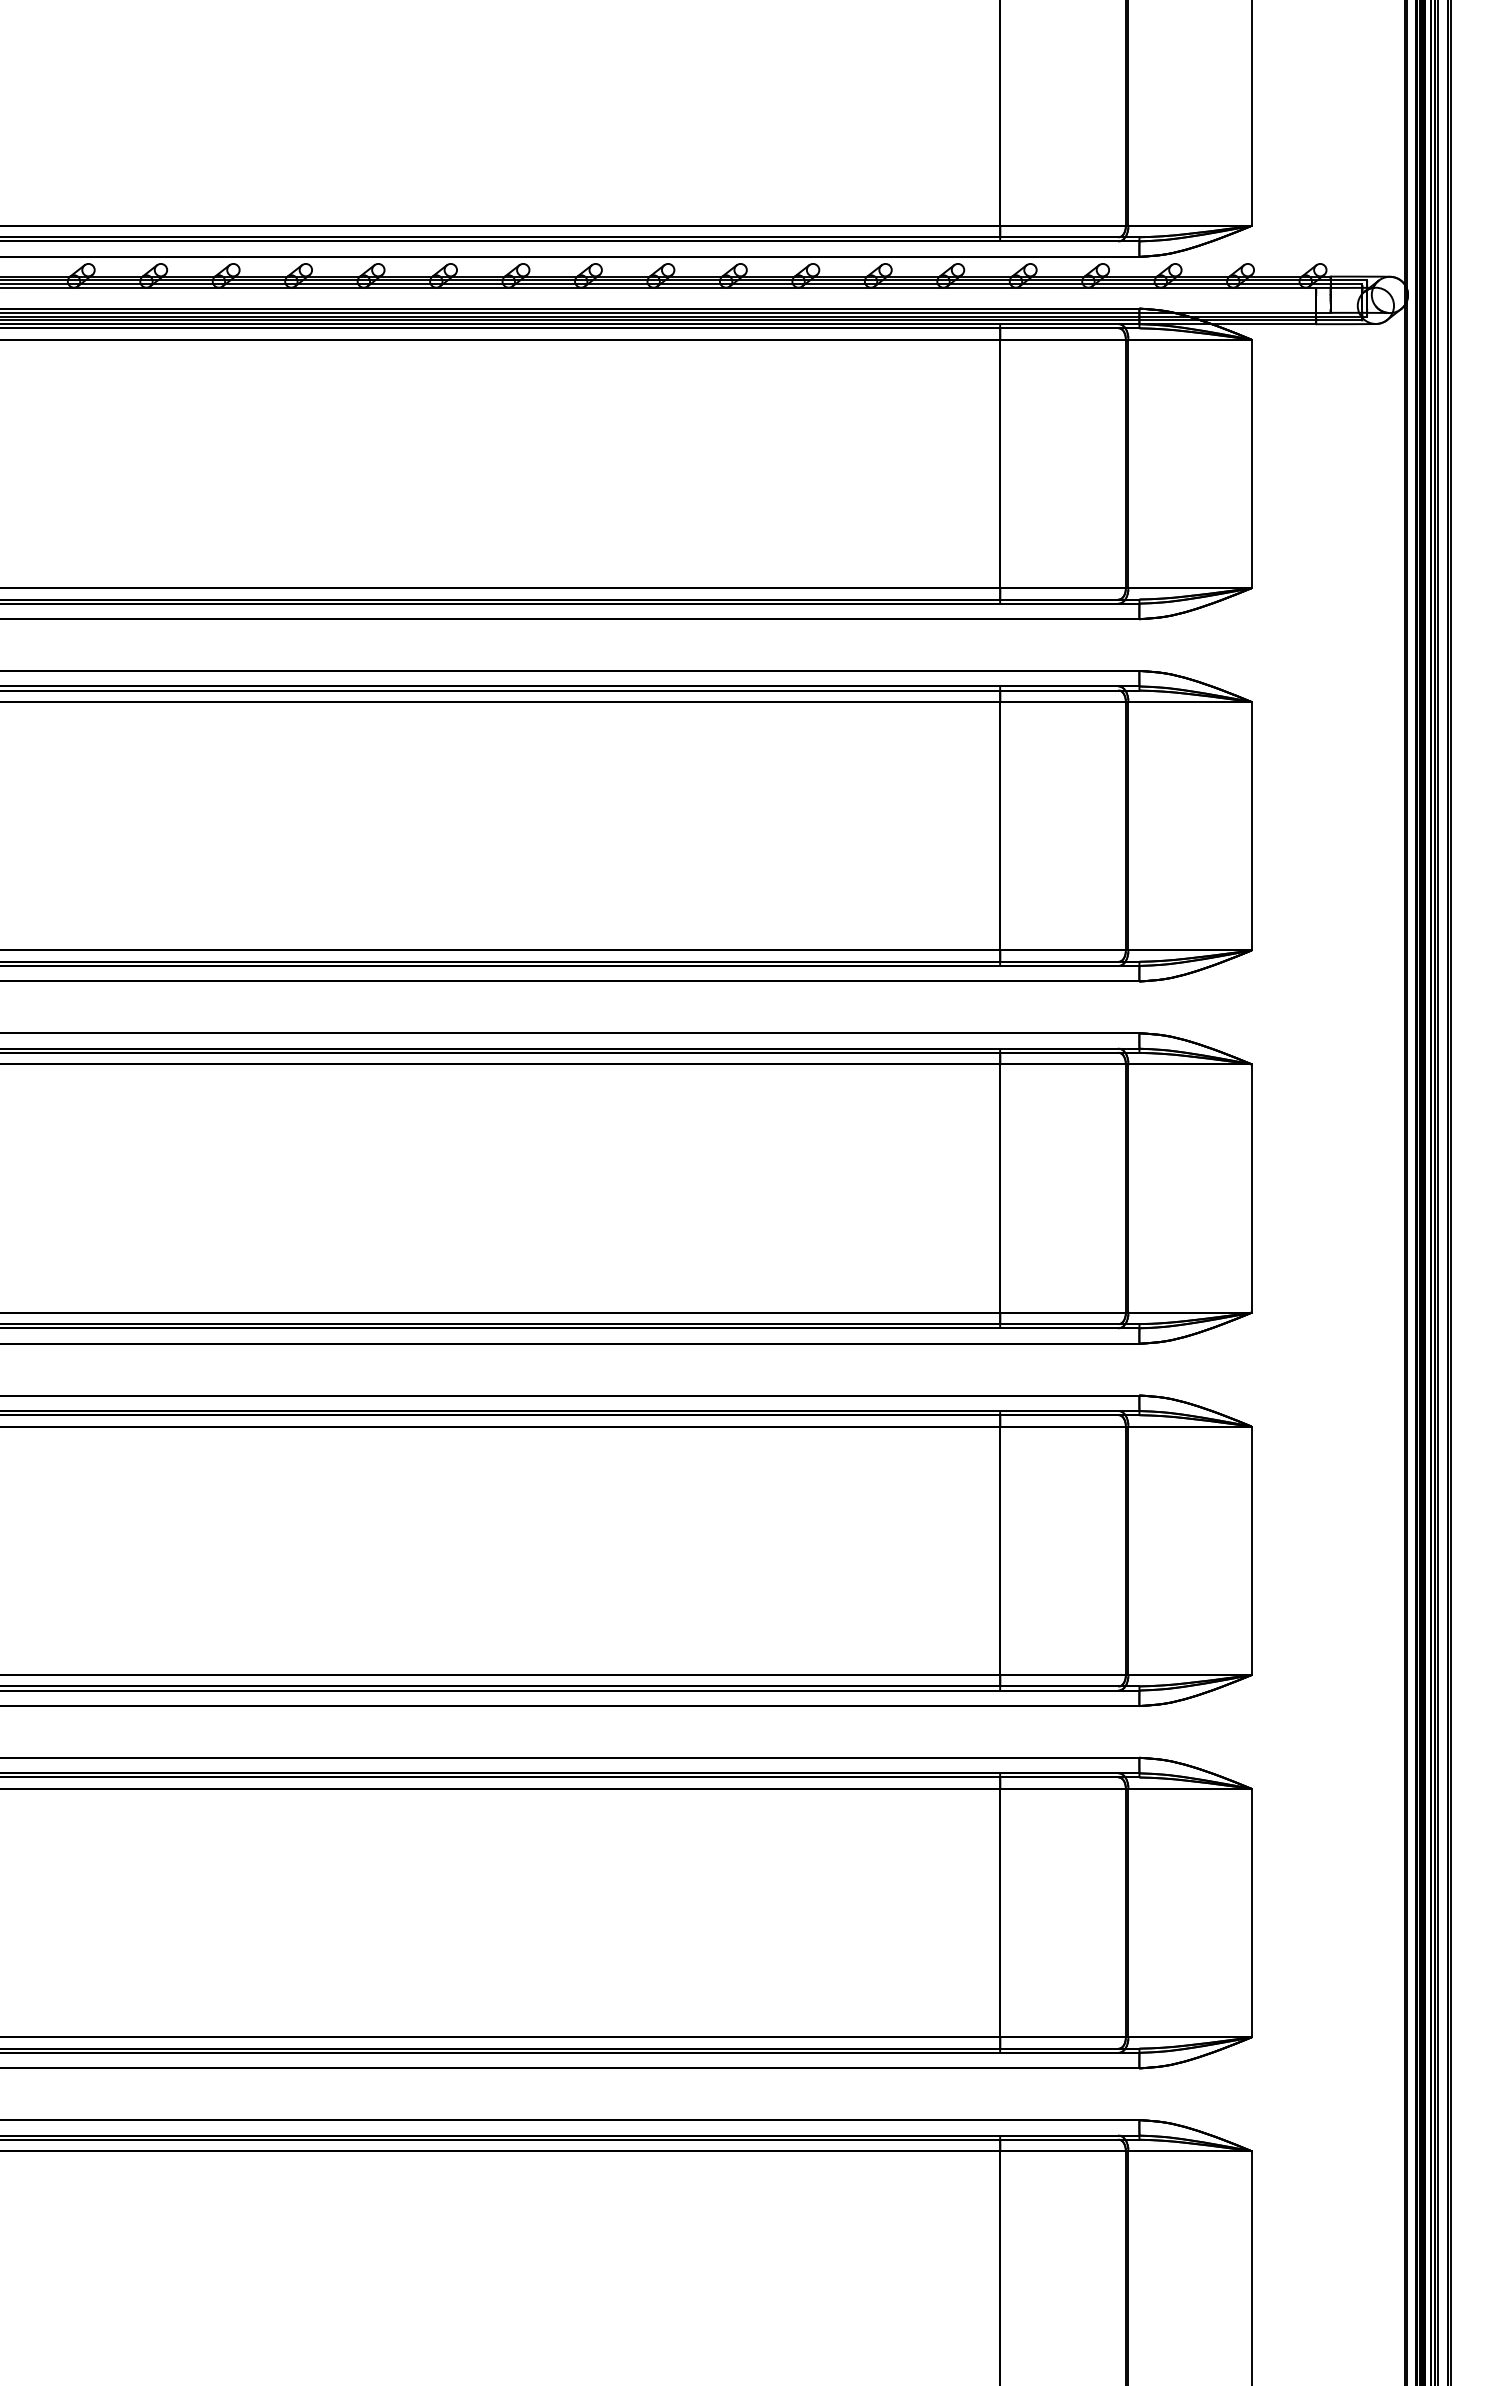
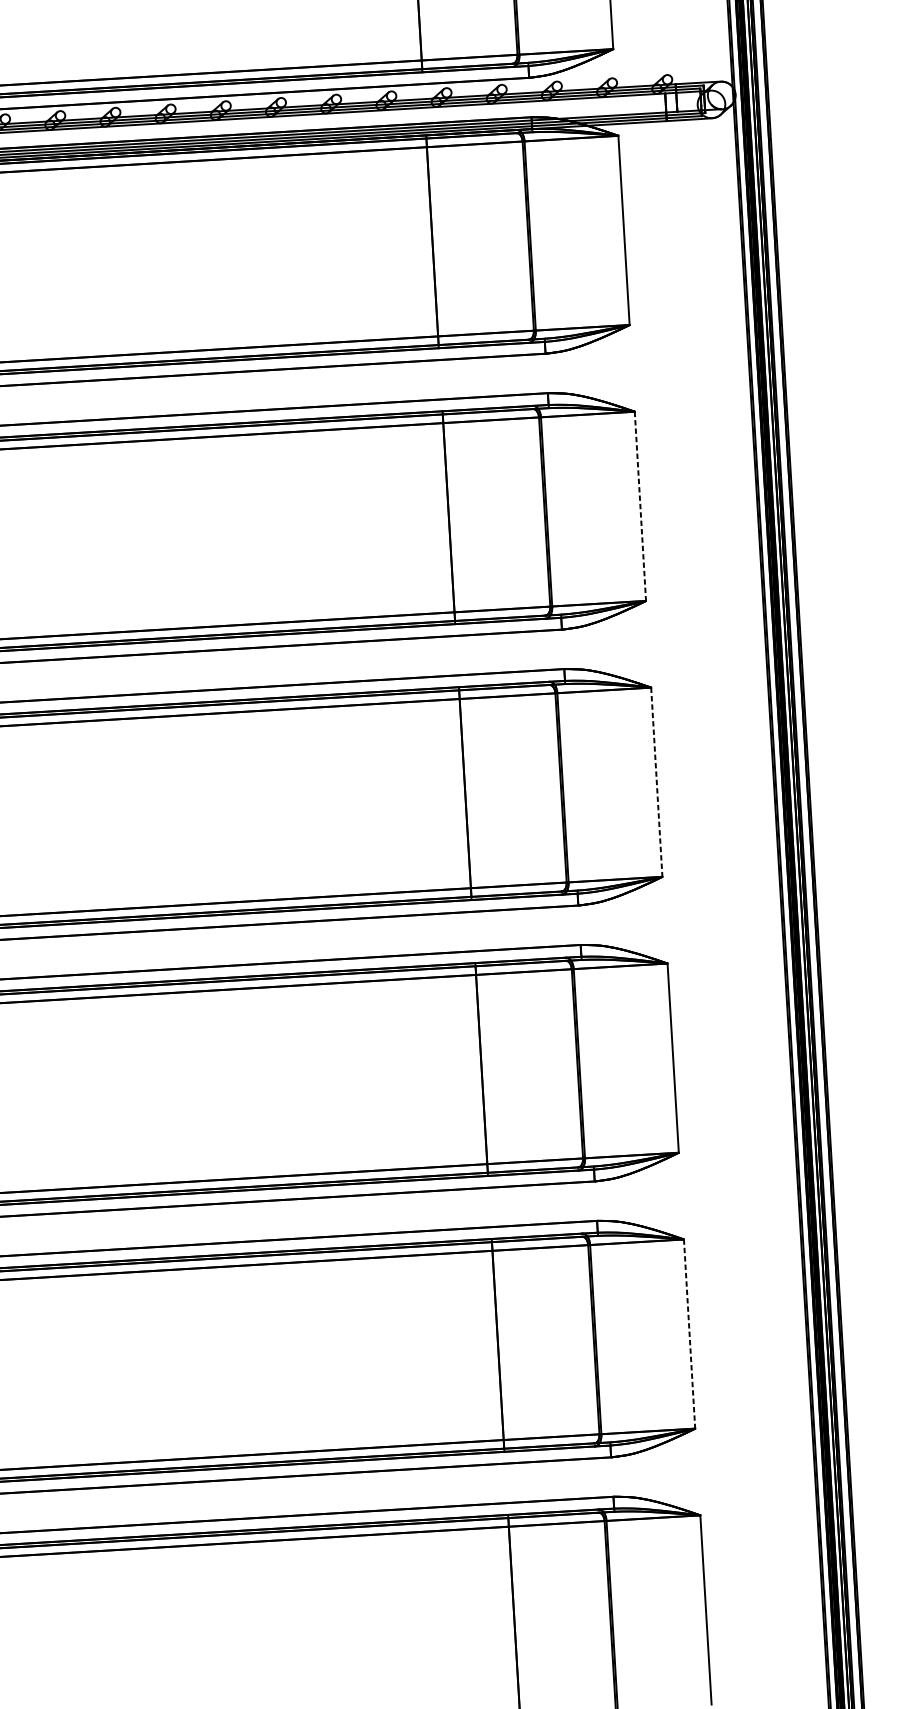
line: (1251, 826) -> (640, 506), solid -> dashed
line: (1251, 1189) -> (656, 783), solid -> dashed
line: (1251, 1913) -> (689, 1334), solid -> dashed

